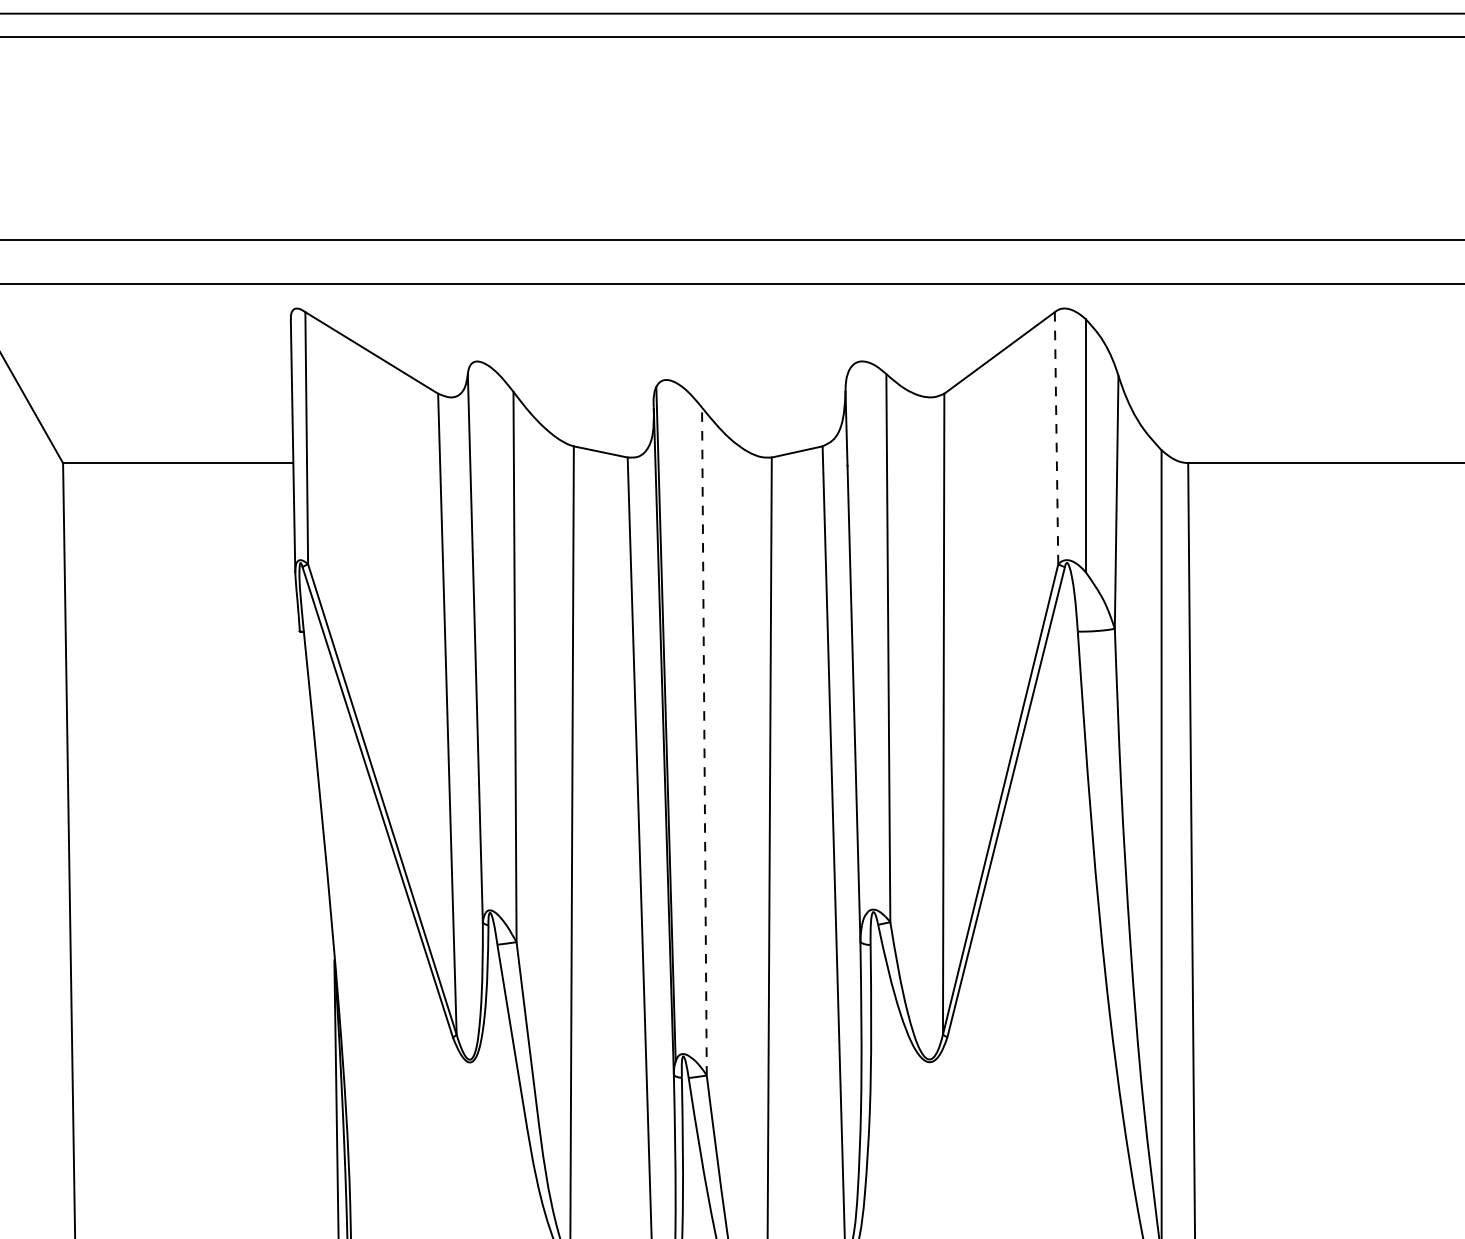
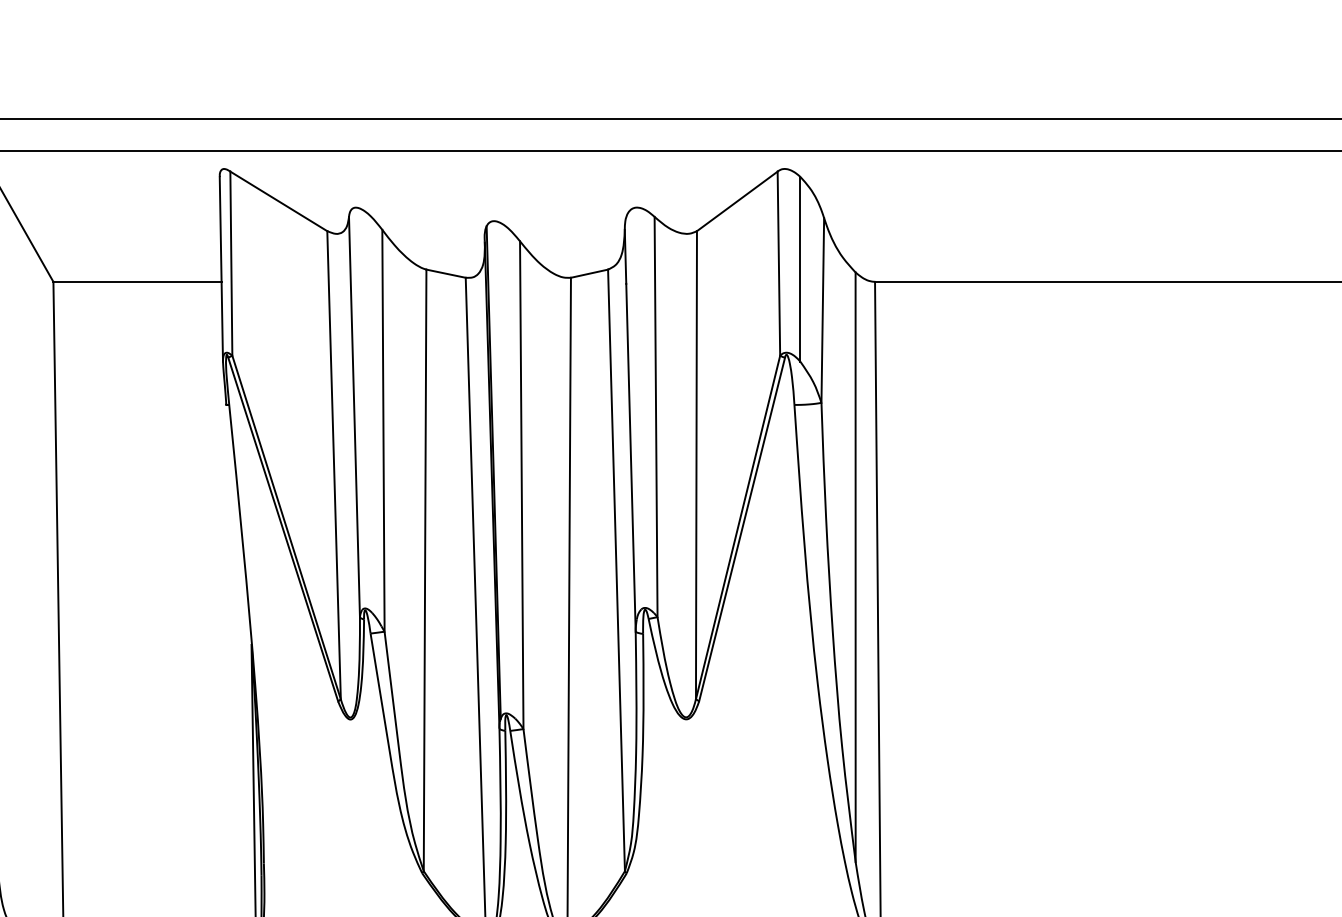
line: (1055, 437) -> (778, 263), dashed -> solid
line: (704, 741) -> (521, 485), dashed -> solid

